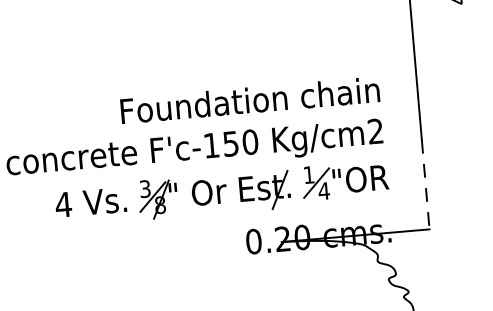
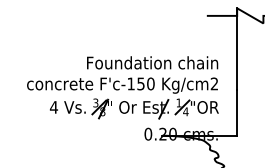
line: (425, 183) -> (237, 112), dashed -> solid

